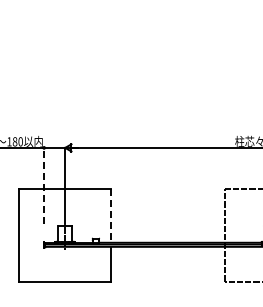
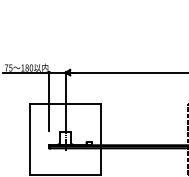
line: (44, 185) -> (49, 101), dashed -> solid
line: (111, 215) -> (100, 124), dashed -> solid

